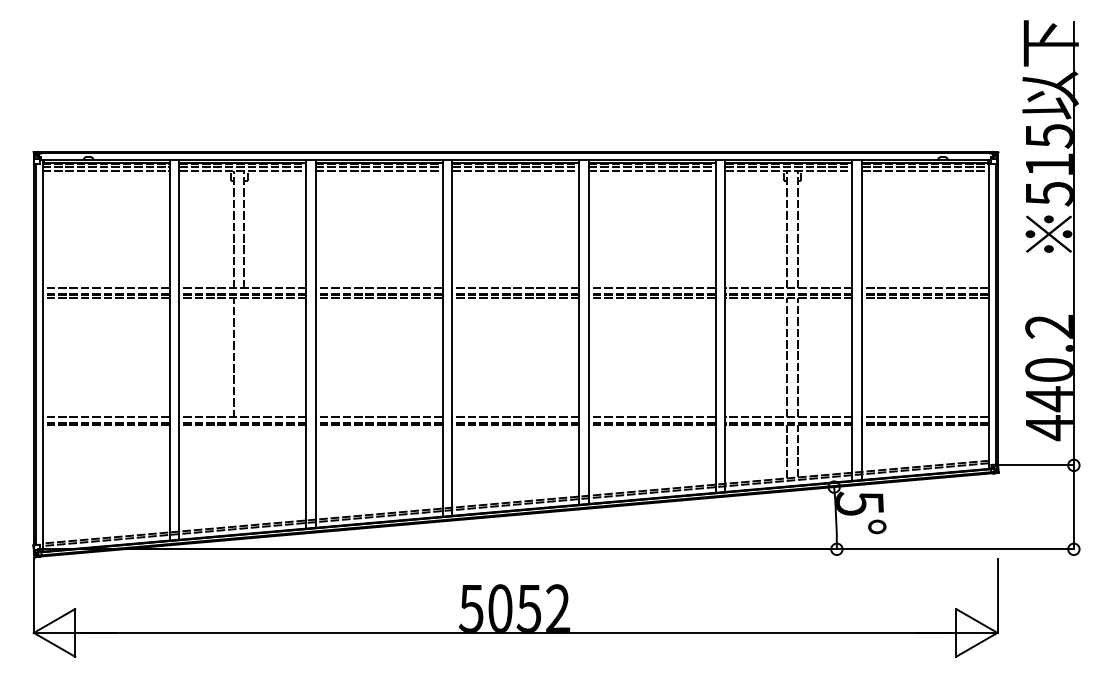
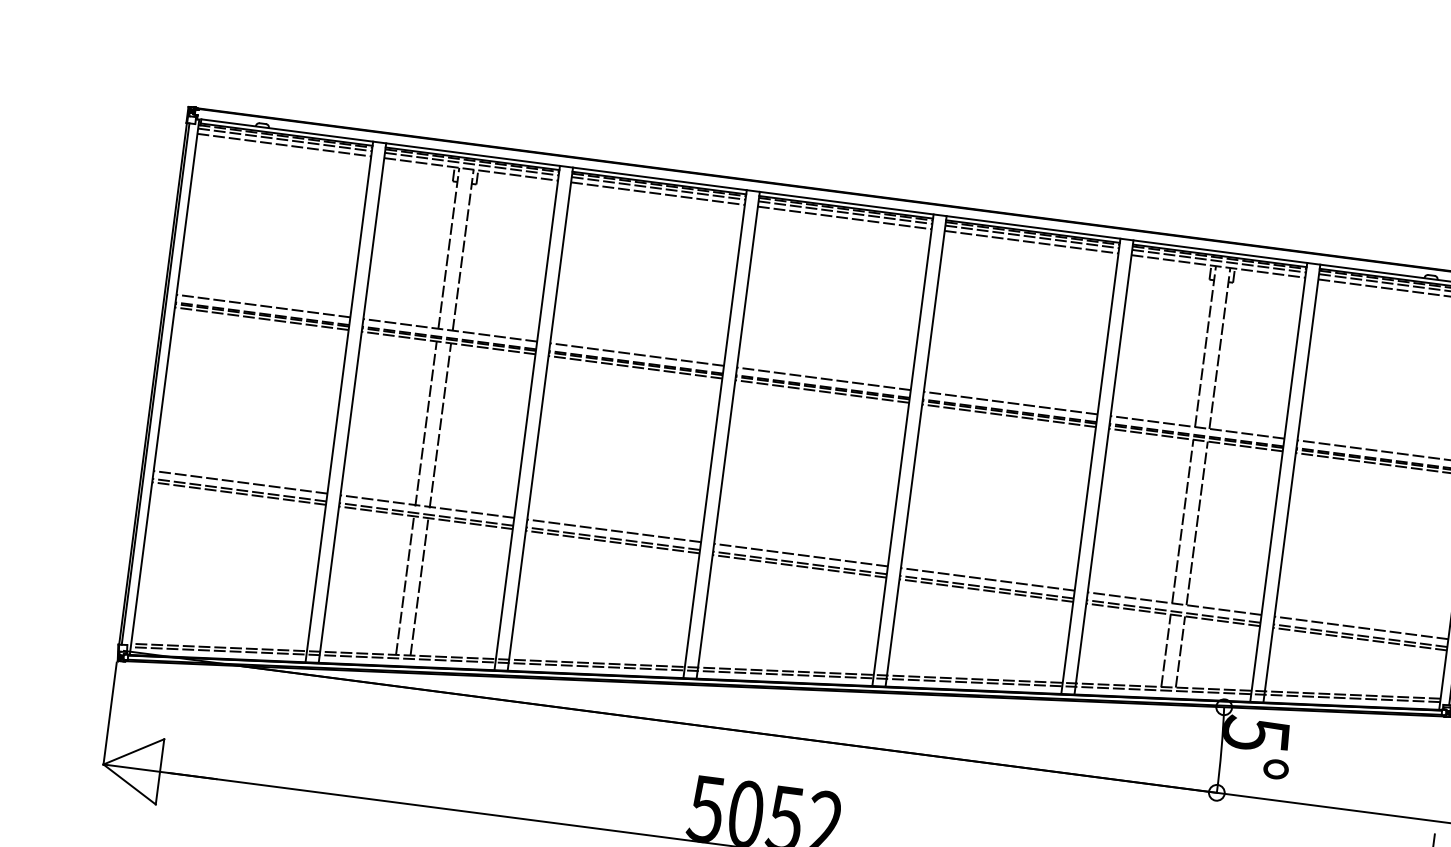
line: (244, 357) -> (440, 425), added
line: (244, 475) -> (419, 586), added
line: (233, 476) -> (404, 586), added

